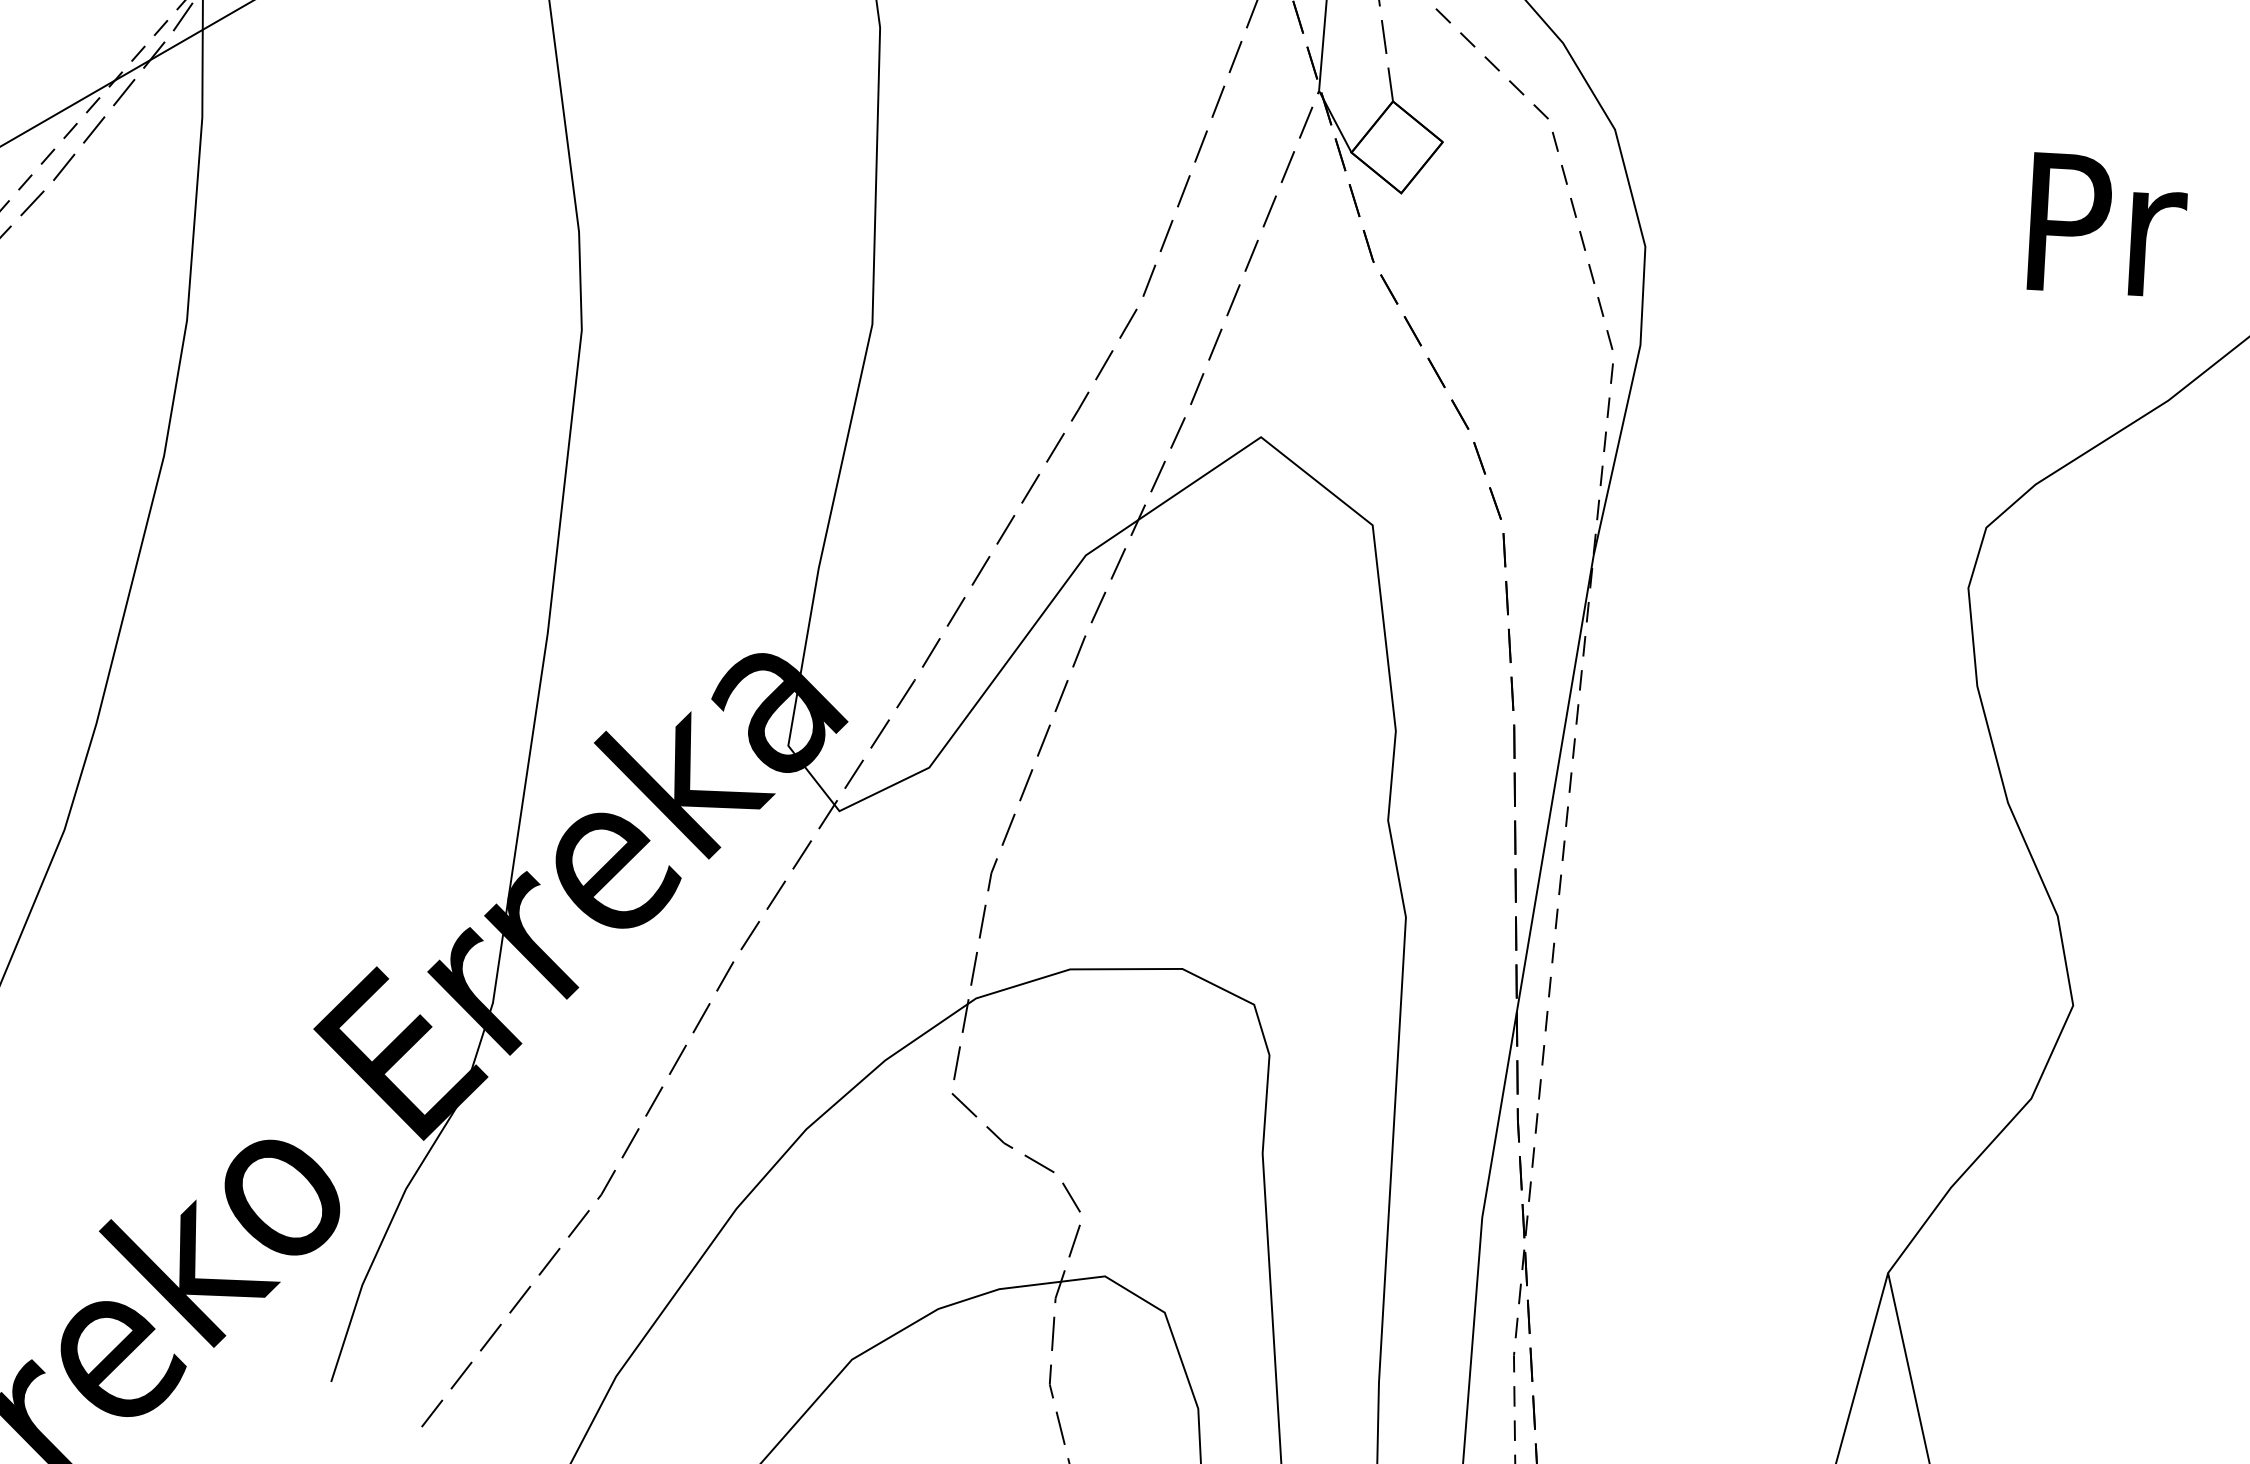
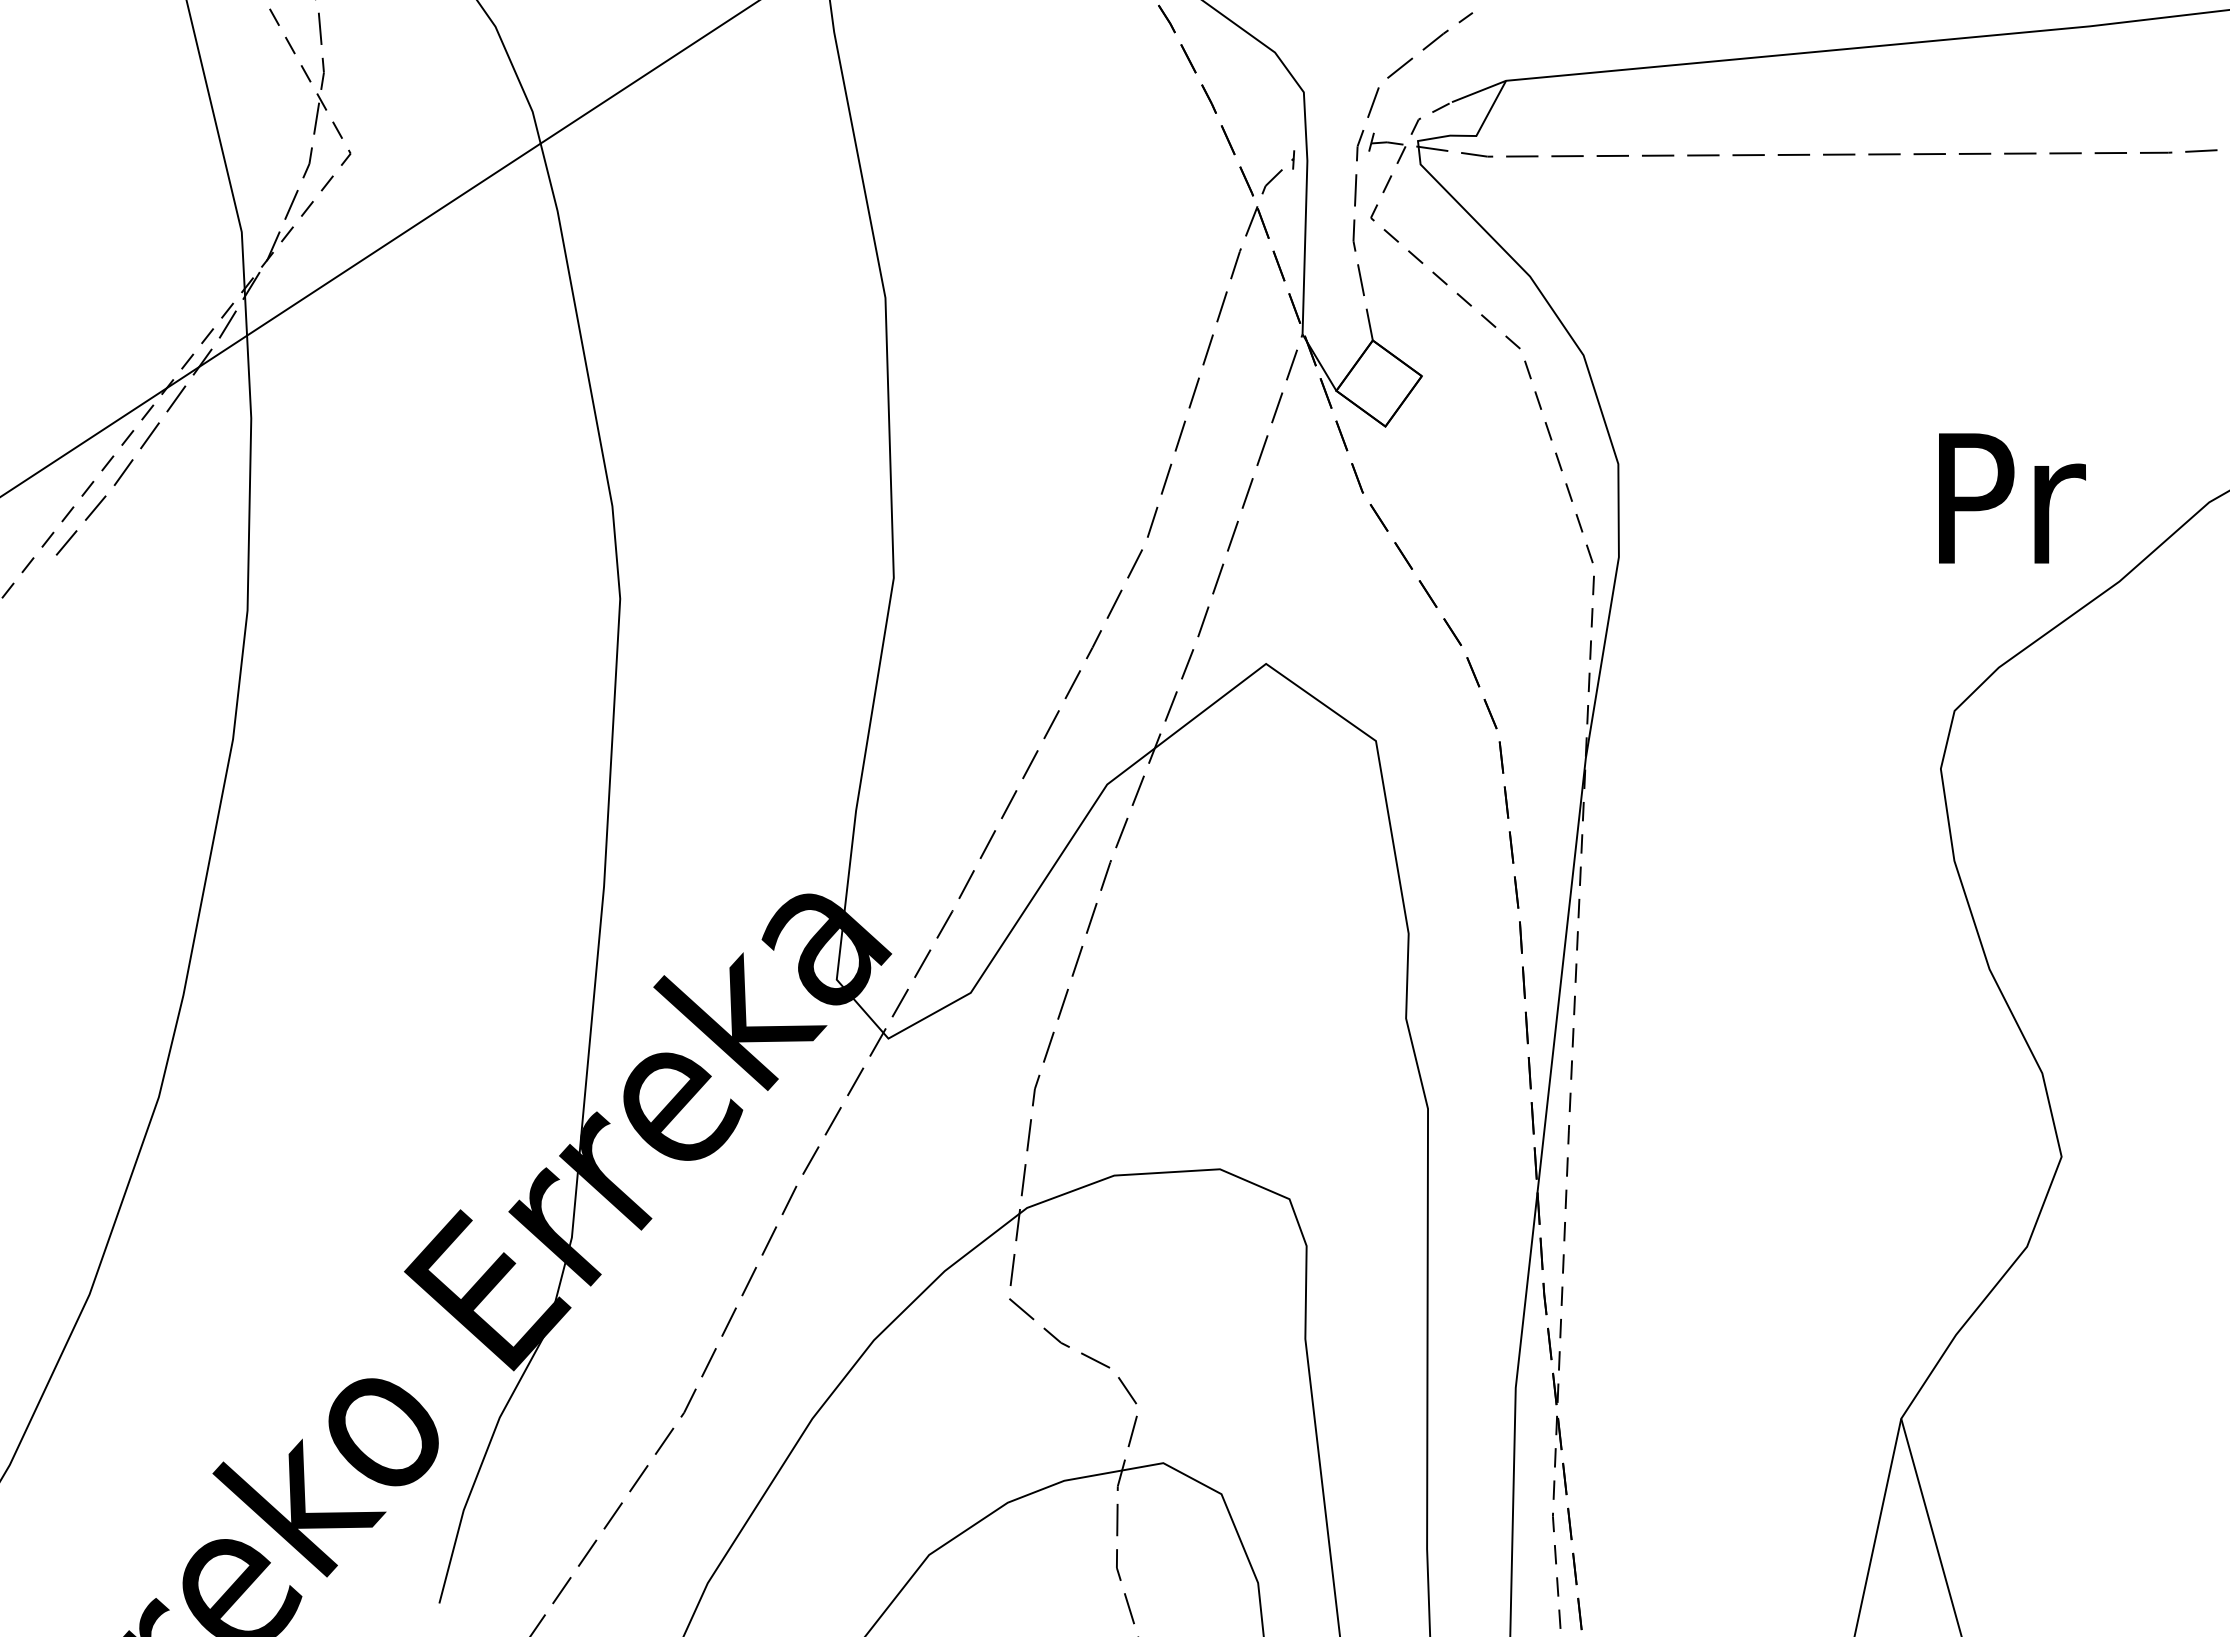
text: (2108, 225) -> (2012, 498), moved

